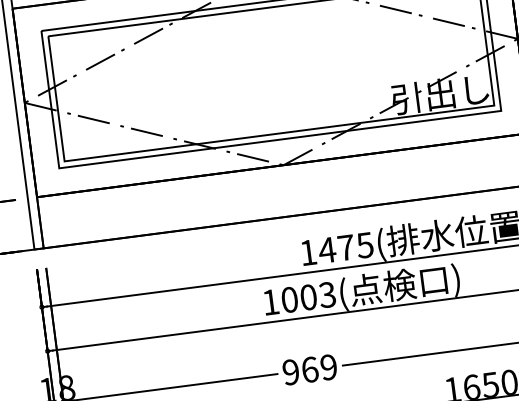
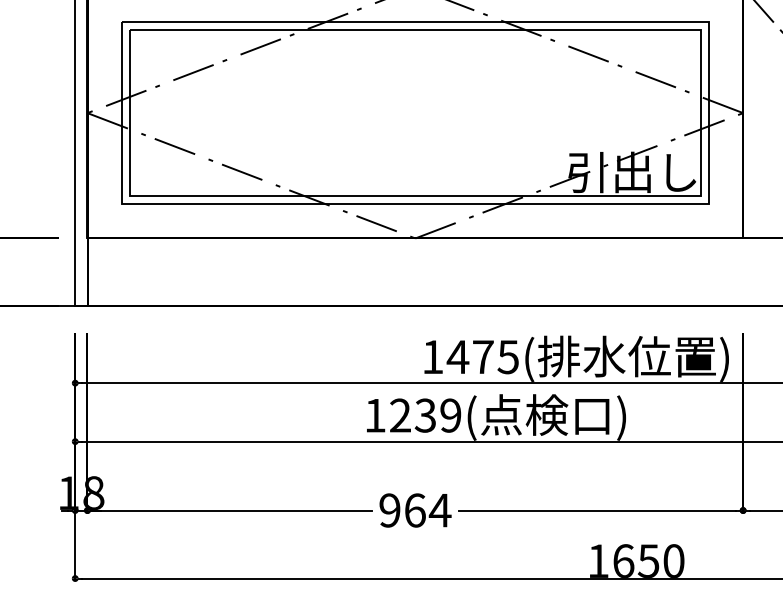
text: (308, 297) -> (425, 415), 1003( -> 1239(
text: (328, 367) -> (439, 510), 969 -> 964

